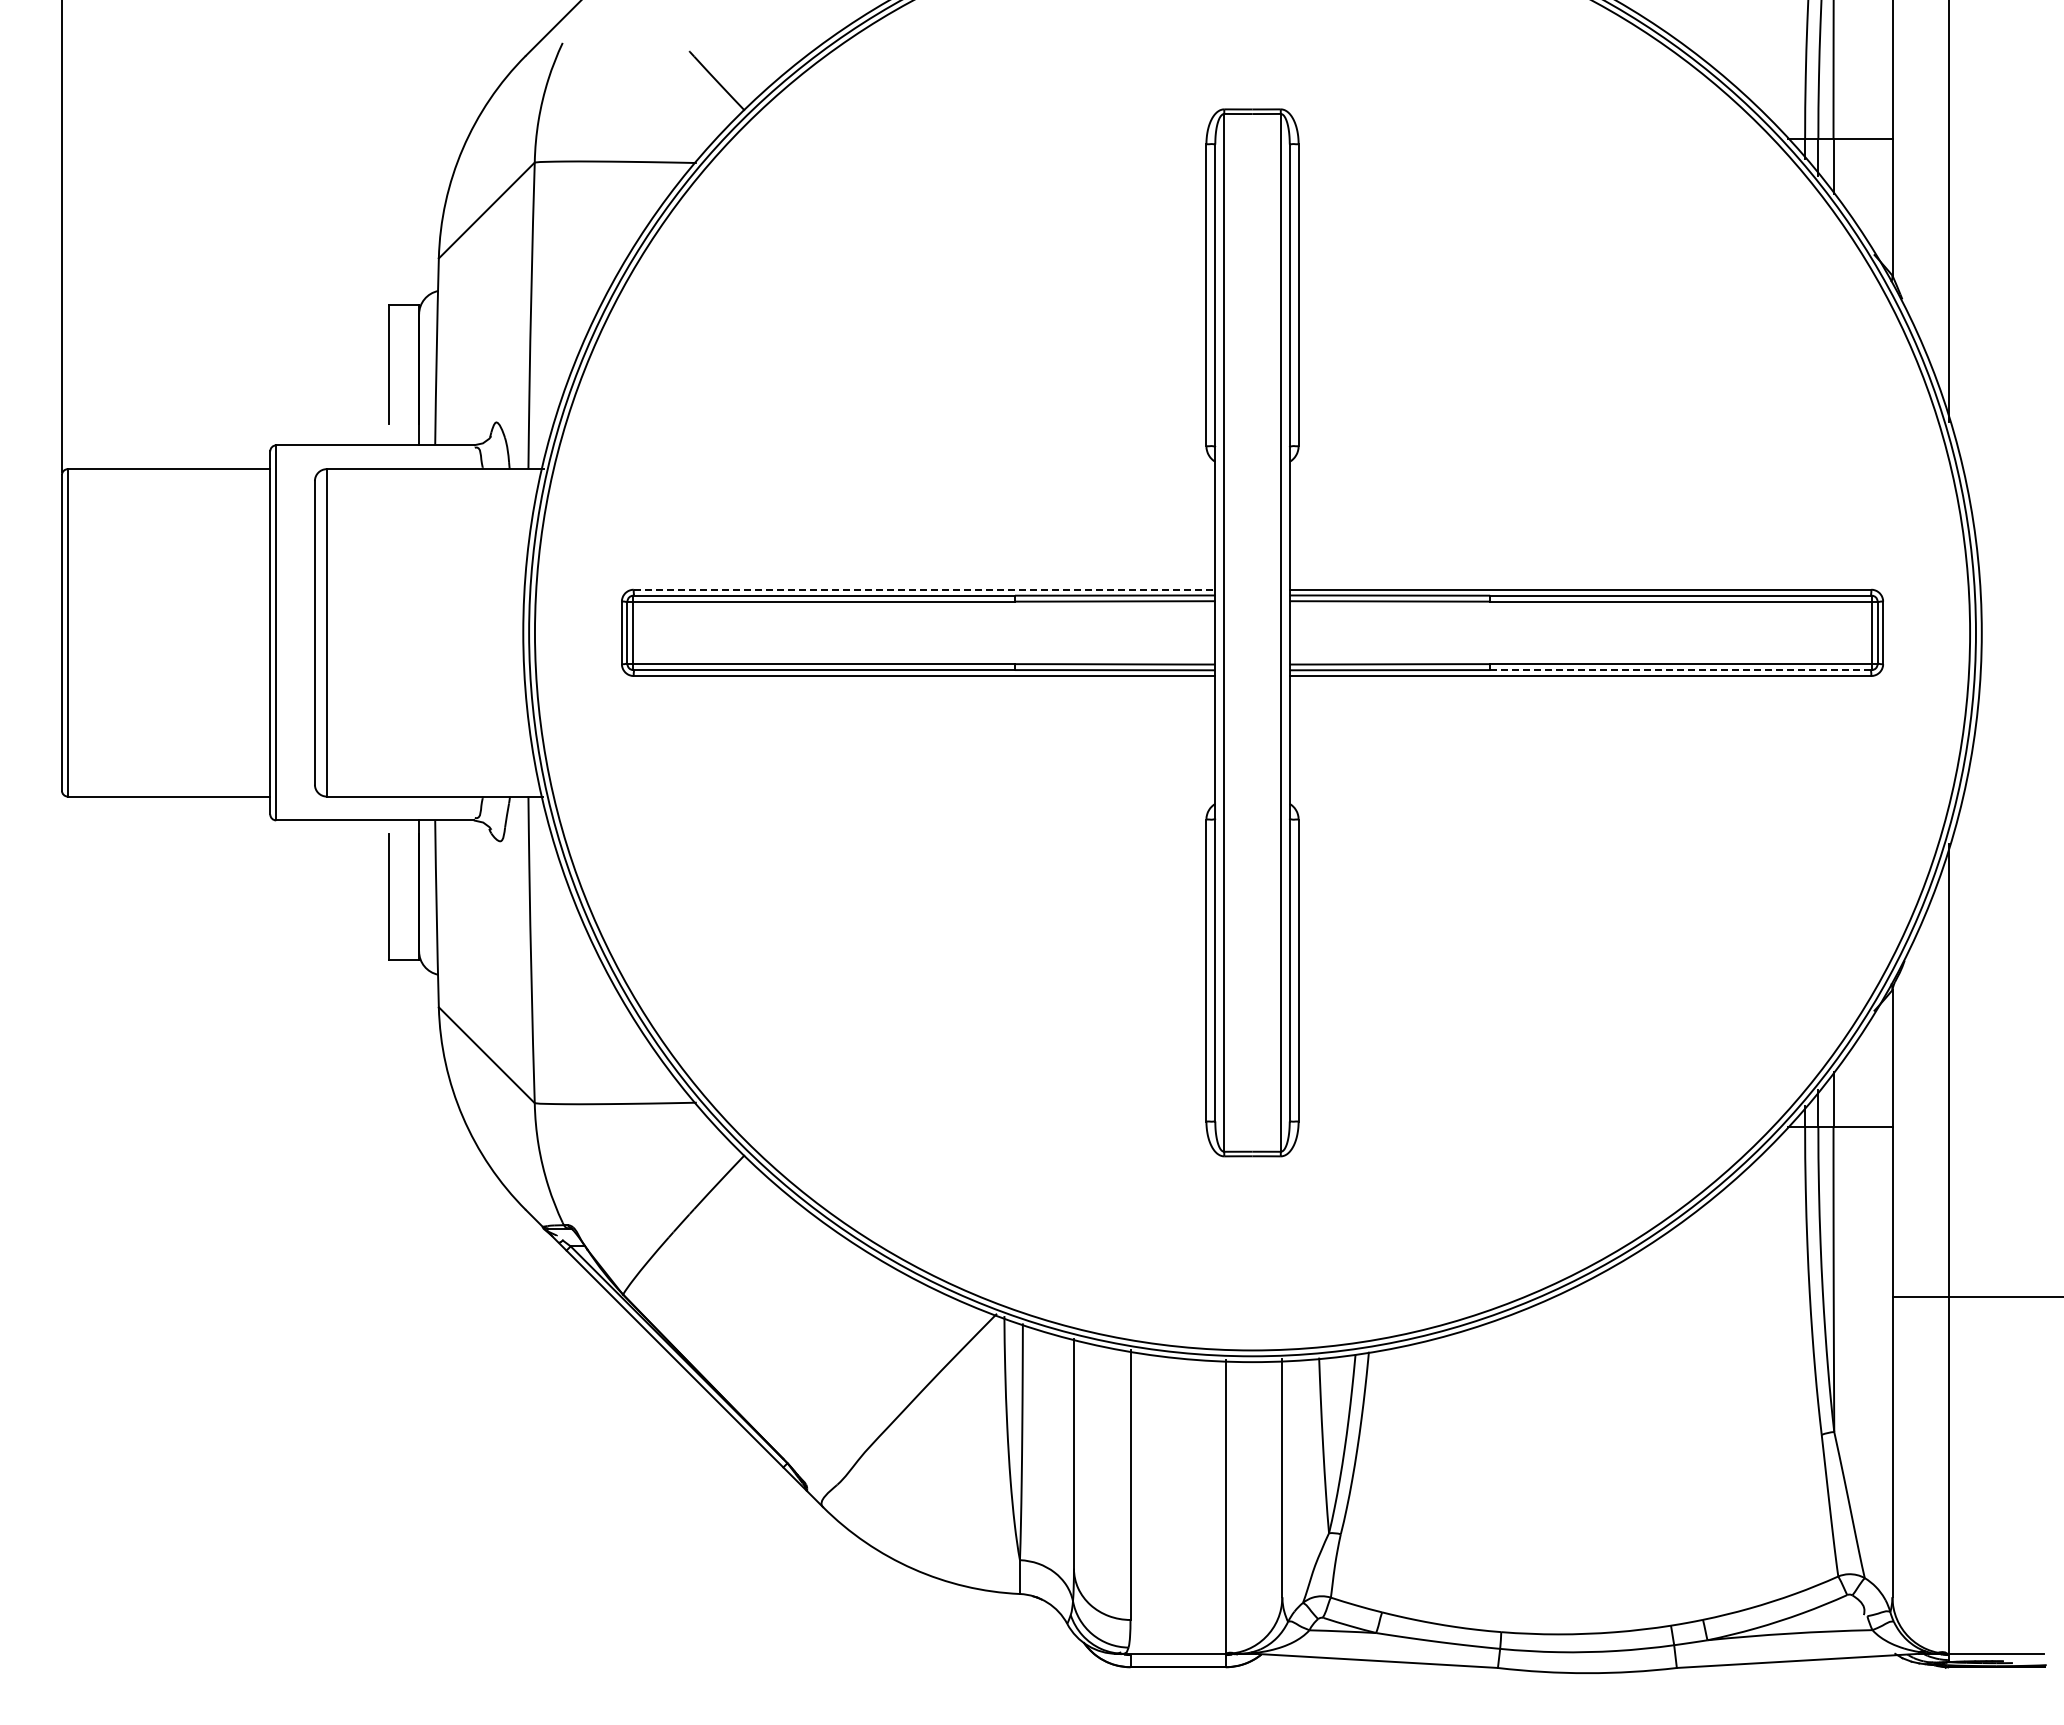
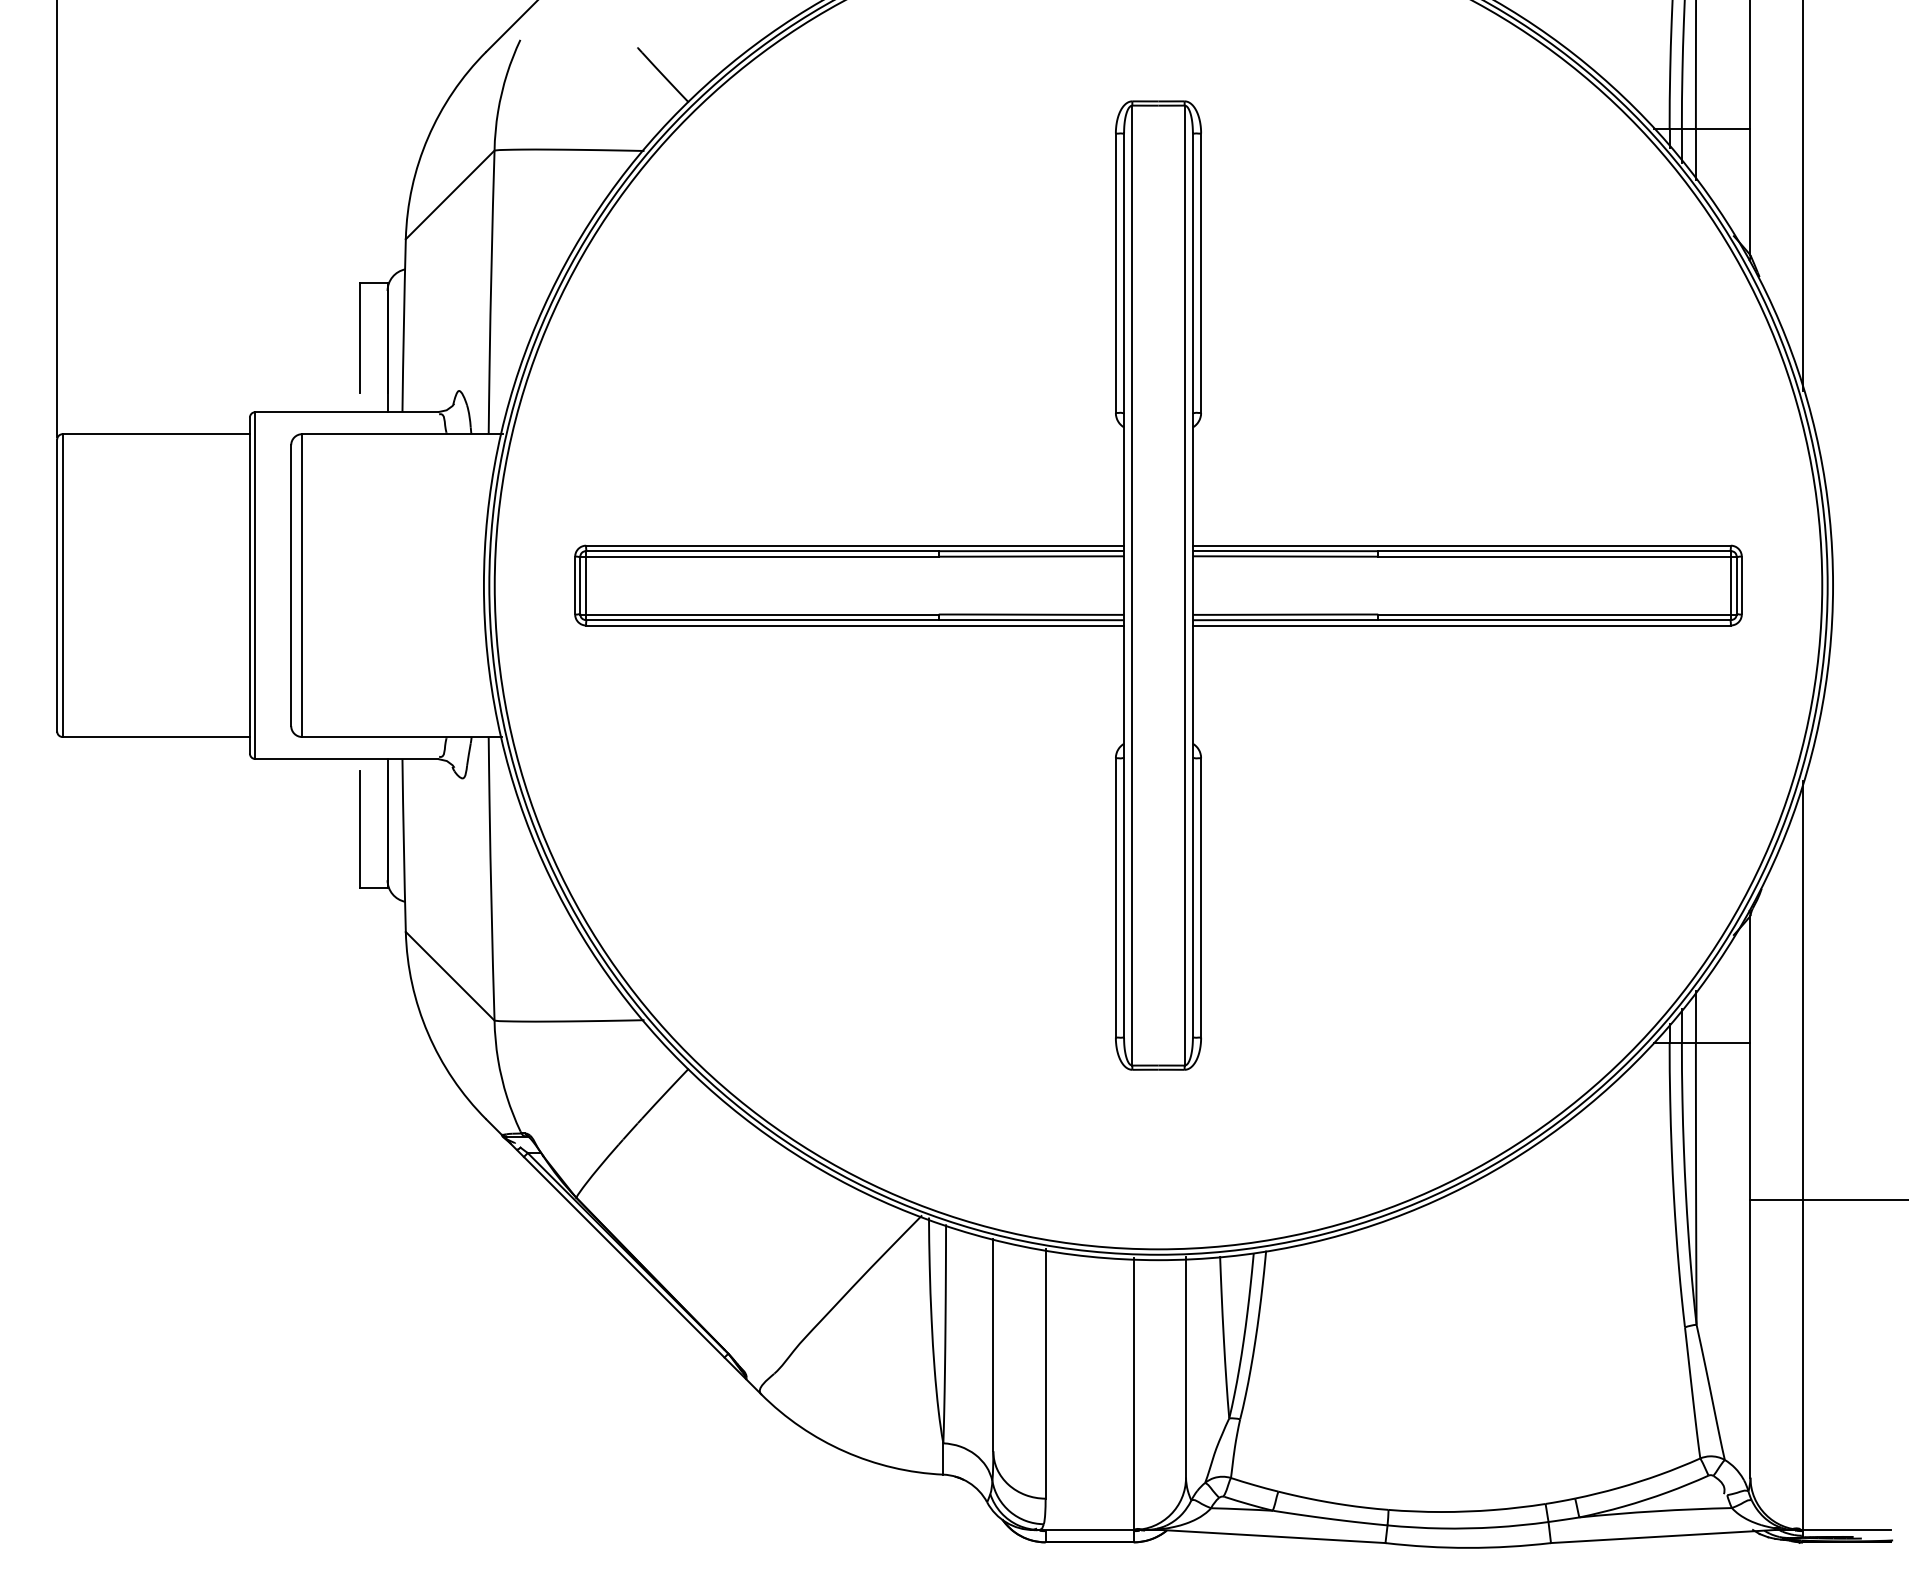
line: (924, 589) -> (855, 545), dashed -> solid
line: (1680, 670) -> (1554, 620), dashed -> solid

